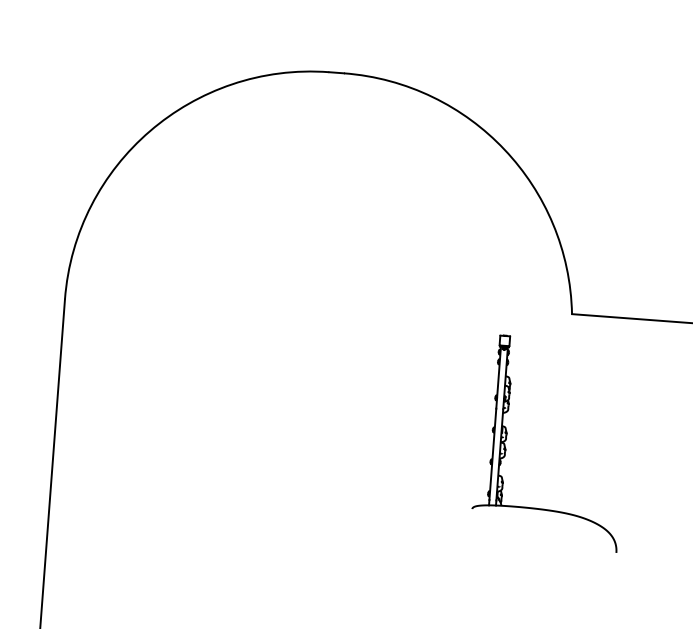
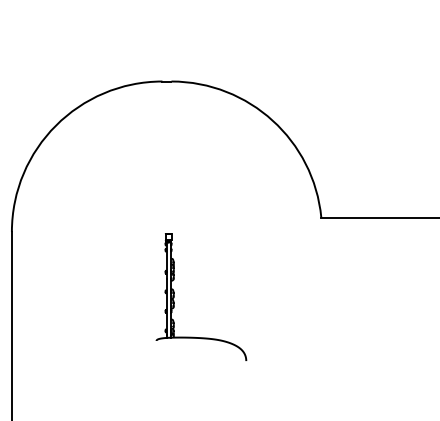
part: (507, 438) -> (174, 296), moved

